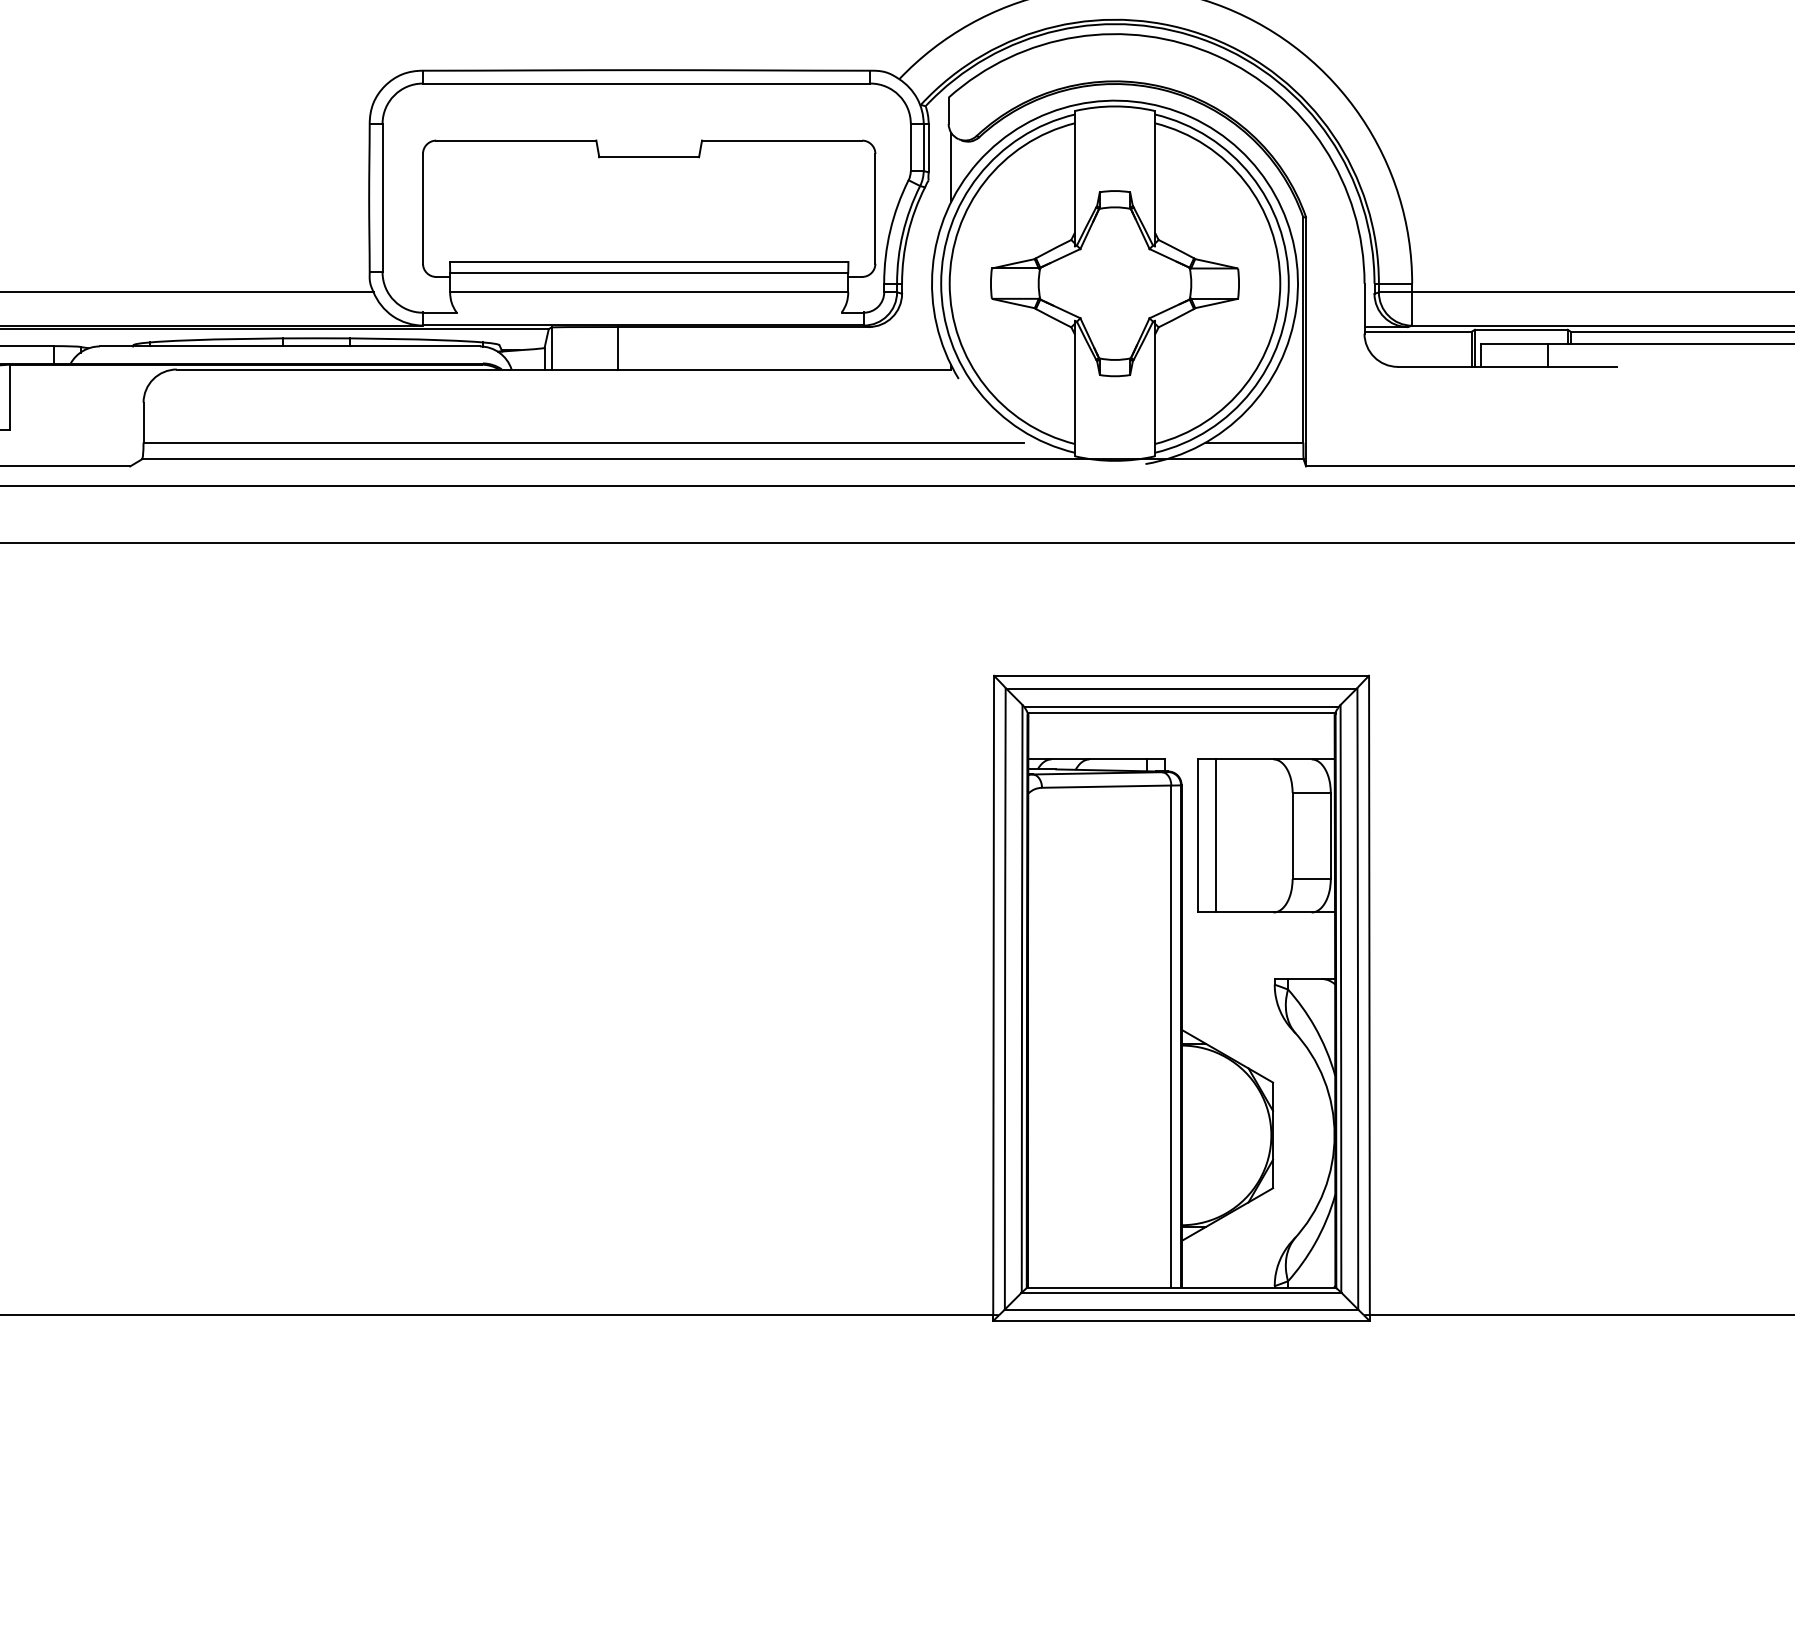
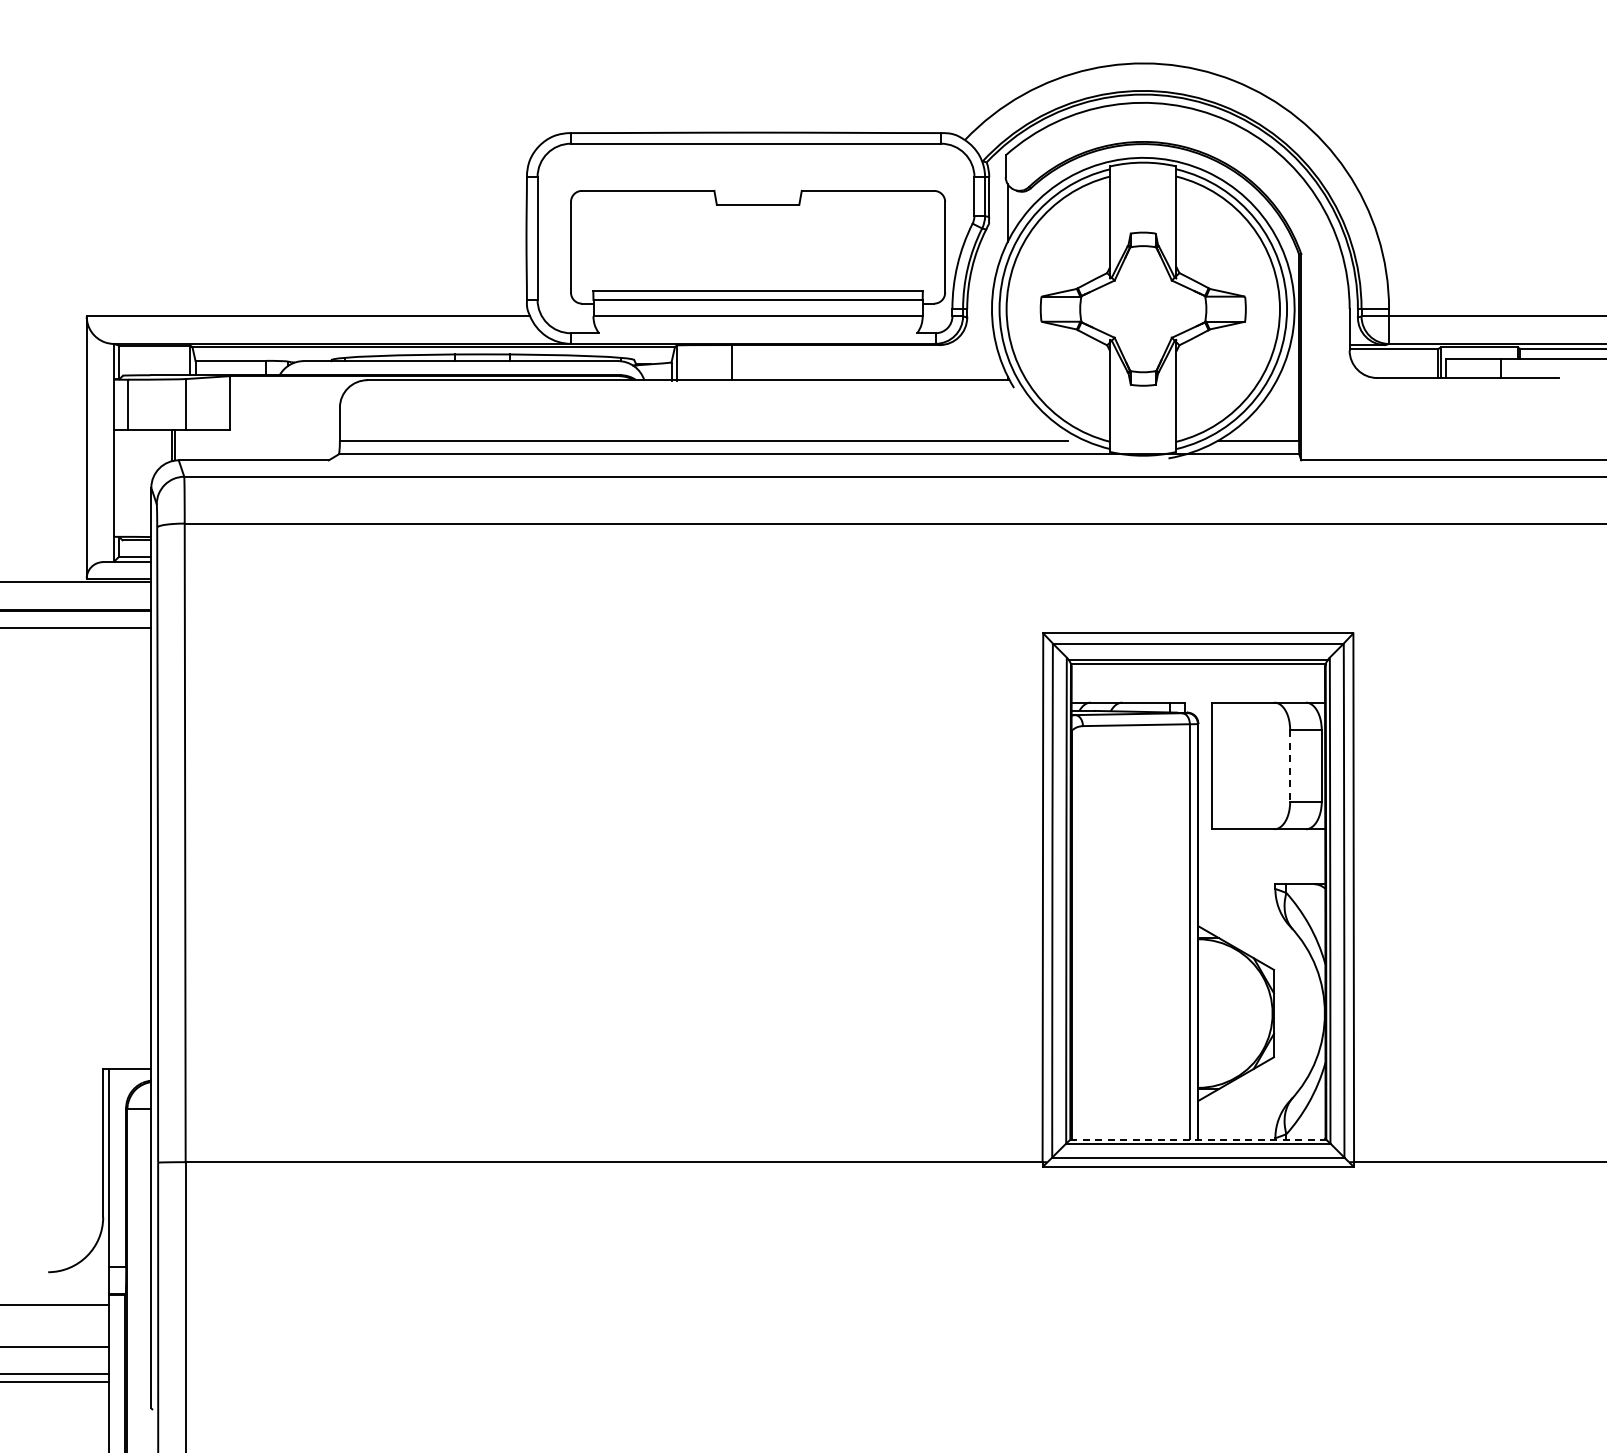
line: (1216, 835) -> (1227, 765), removed
line: (1292, 835) -> (1290, 765), solid -> dashed
line: (1181, 1287) -> (1198, 1139), solid -> dashed

